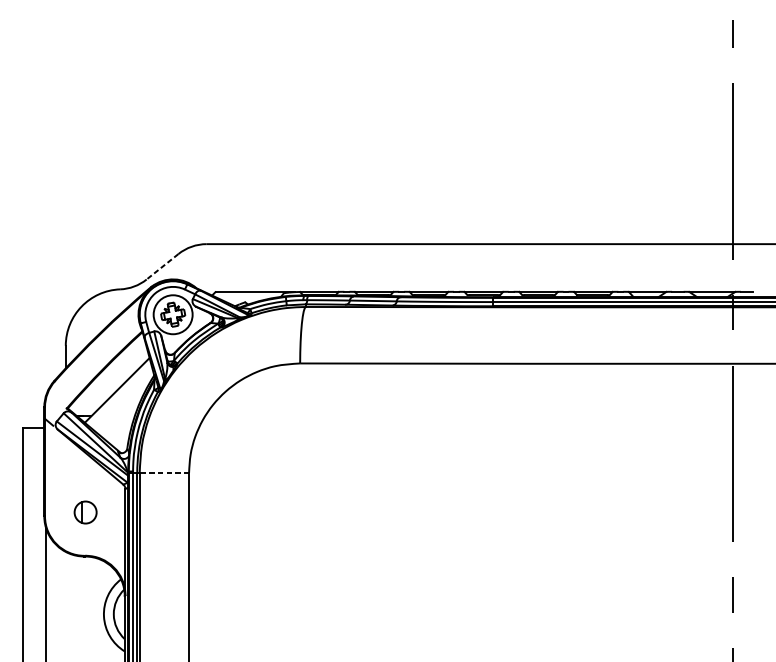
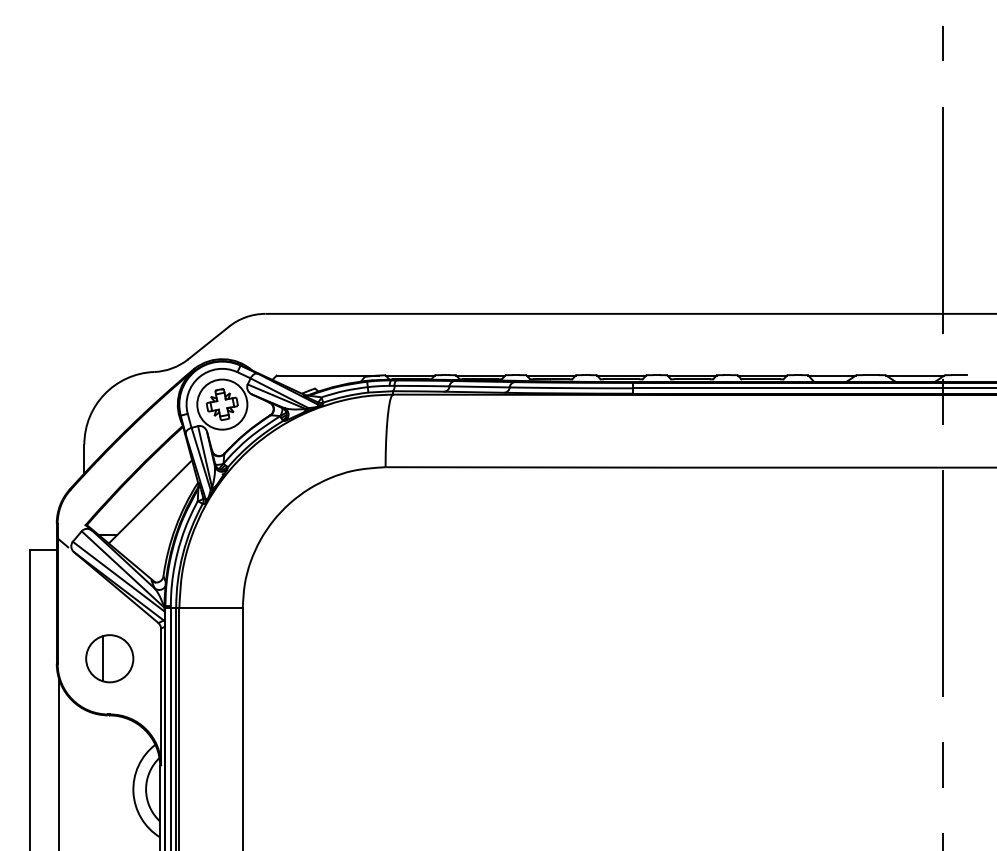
line: (162, 267) -> (208, 343), dashed -> solid
line: (164, 472) -> (211, 607), dashed -> solid
part: (85, 512) -> (109, 658), size x1.67

